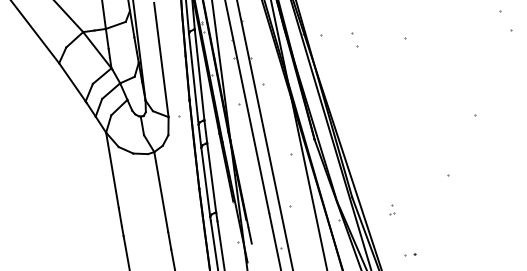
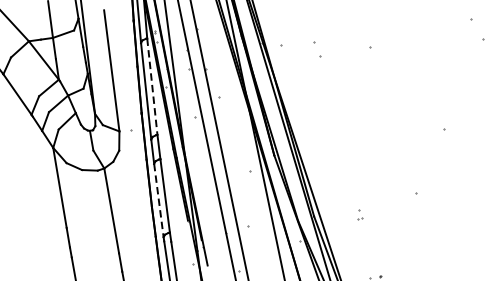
line: (199, 75) -> (152, 87), solid -> dashed
line: (205, 182) -> (158, 200), solid -> dashed
part: (392, 209) -> (360, 214), moved

